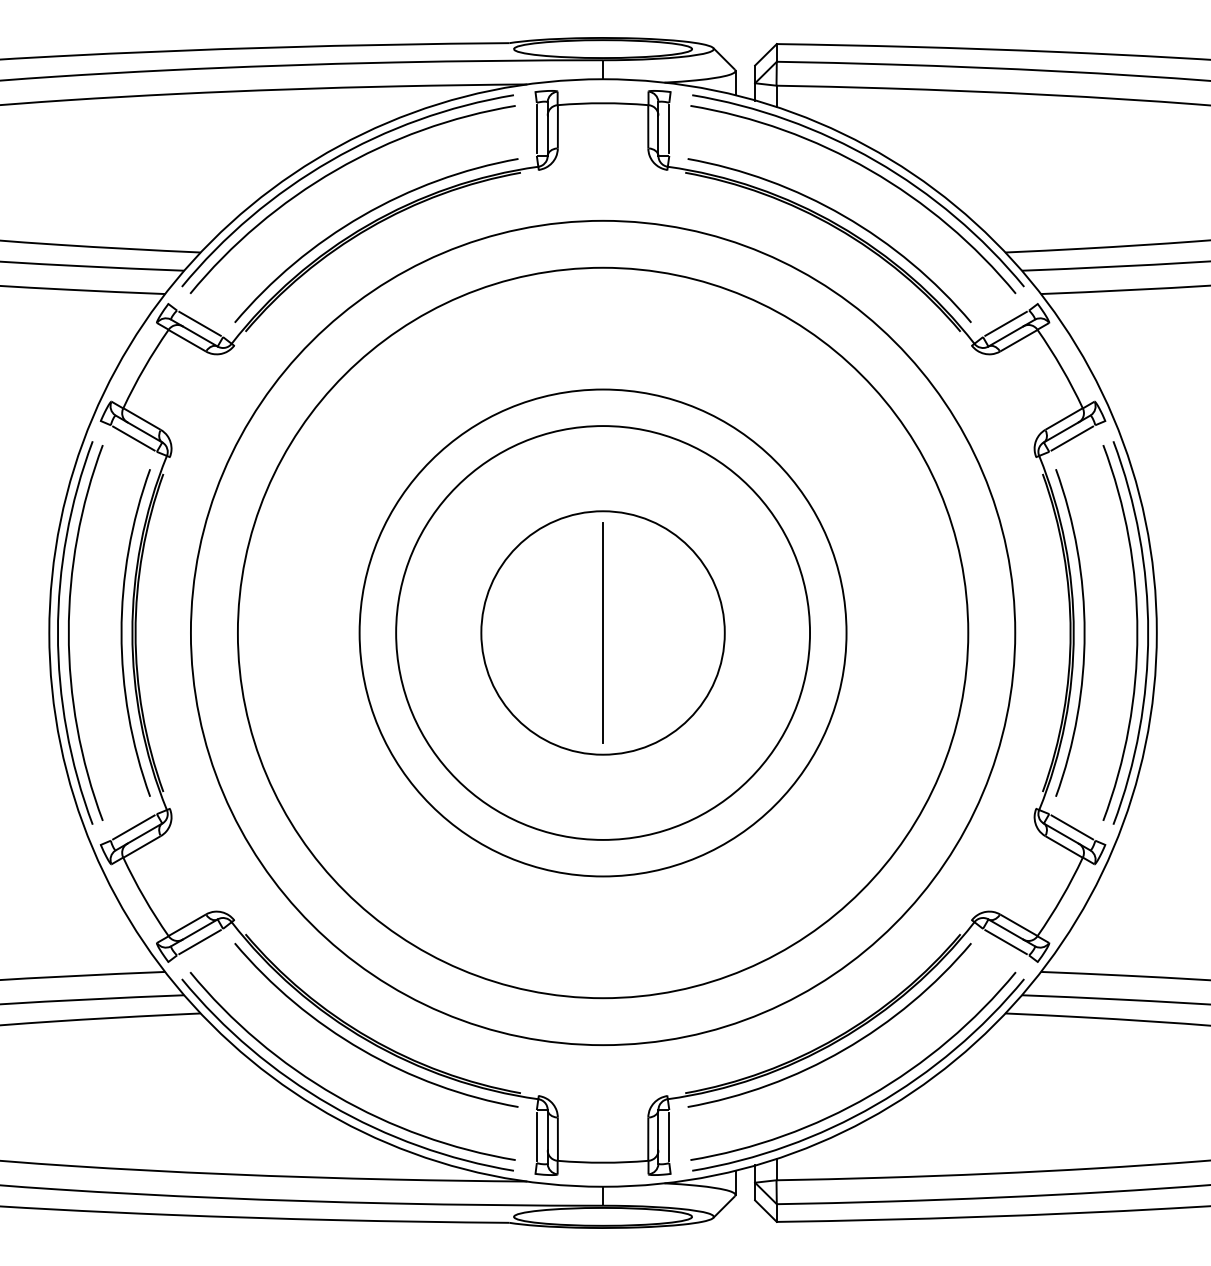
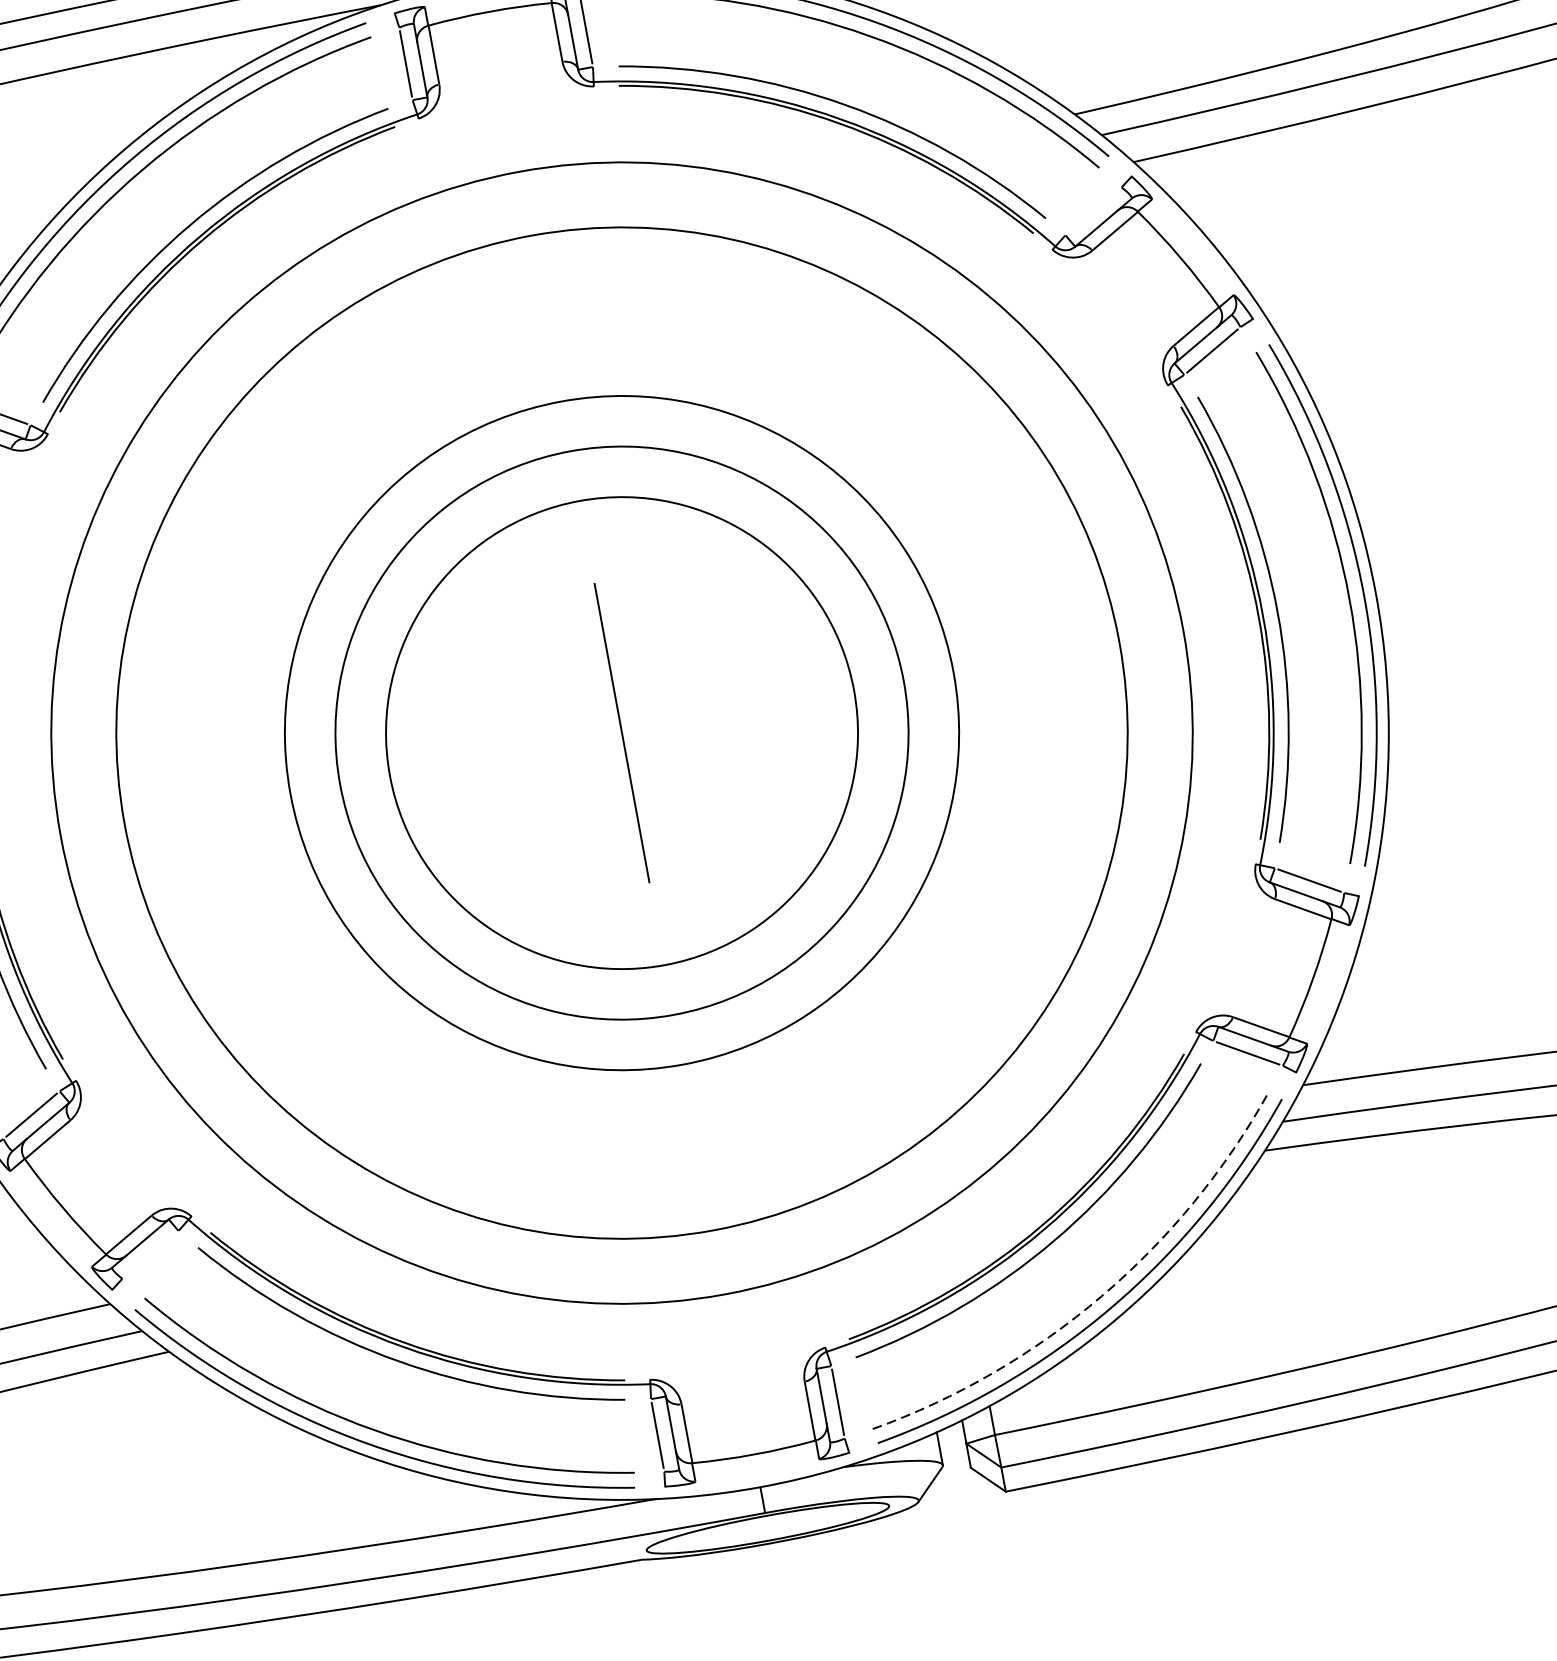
line: (1005, 323) -> (1092, 211), removed
circle: (602, 632) -> (621, 732), size x1.4
line: (199, 942) -> (149, 1255), removed
arc: (870, 1095) -> (1101, 1296), solid -> dashed

